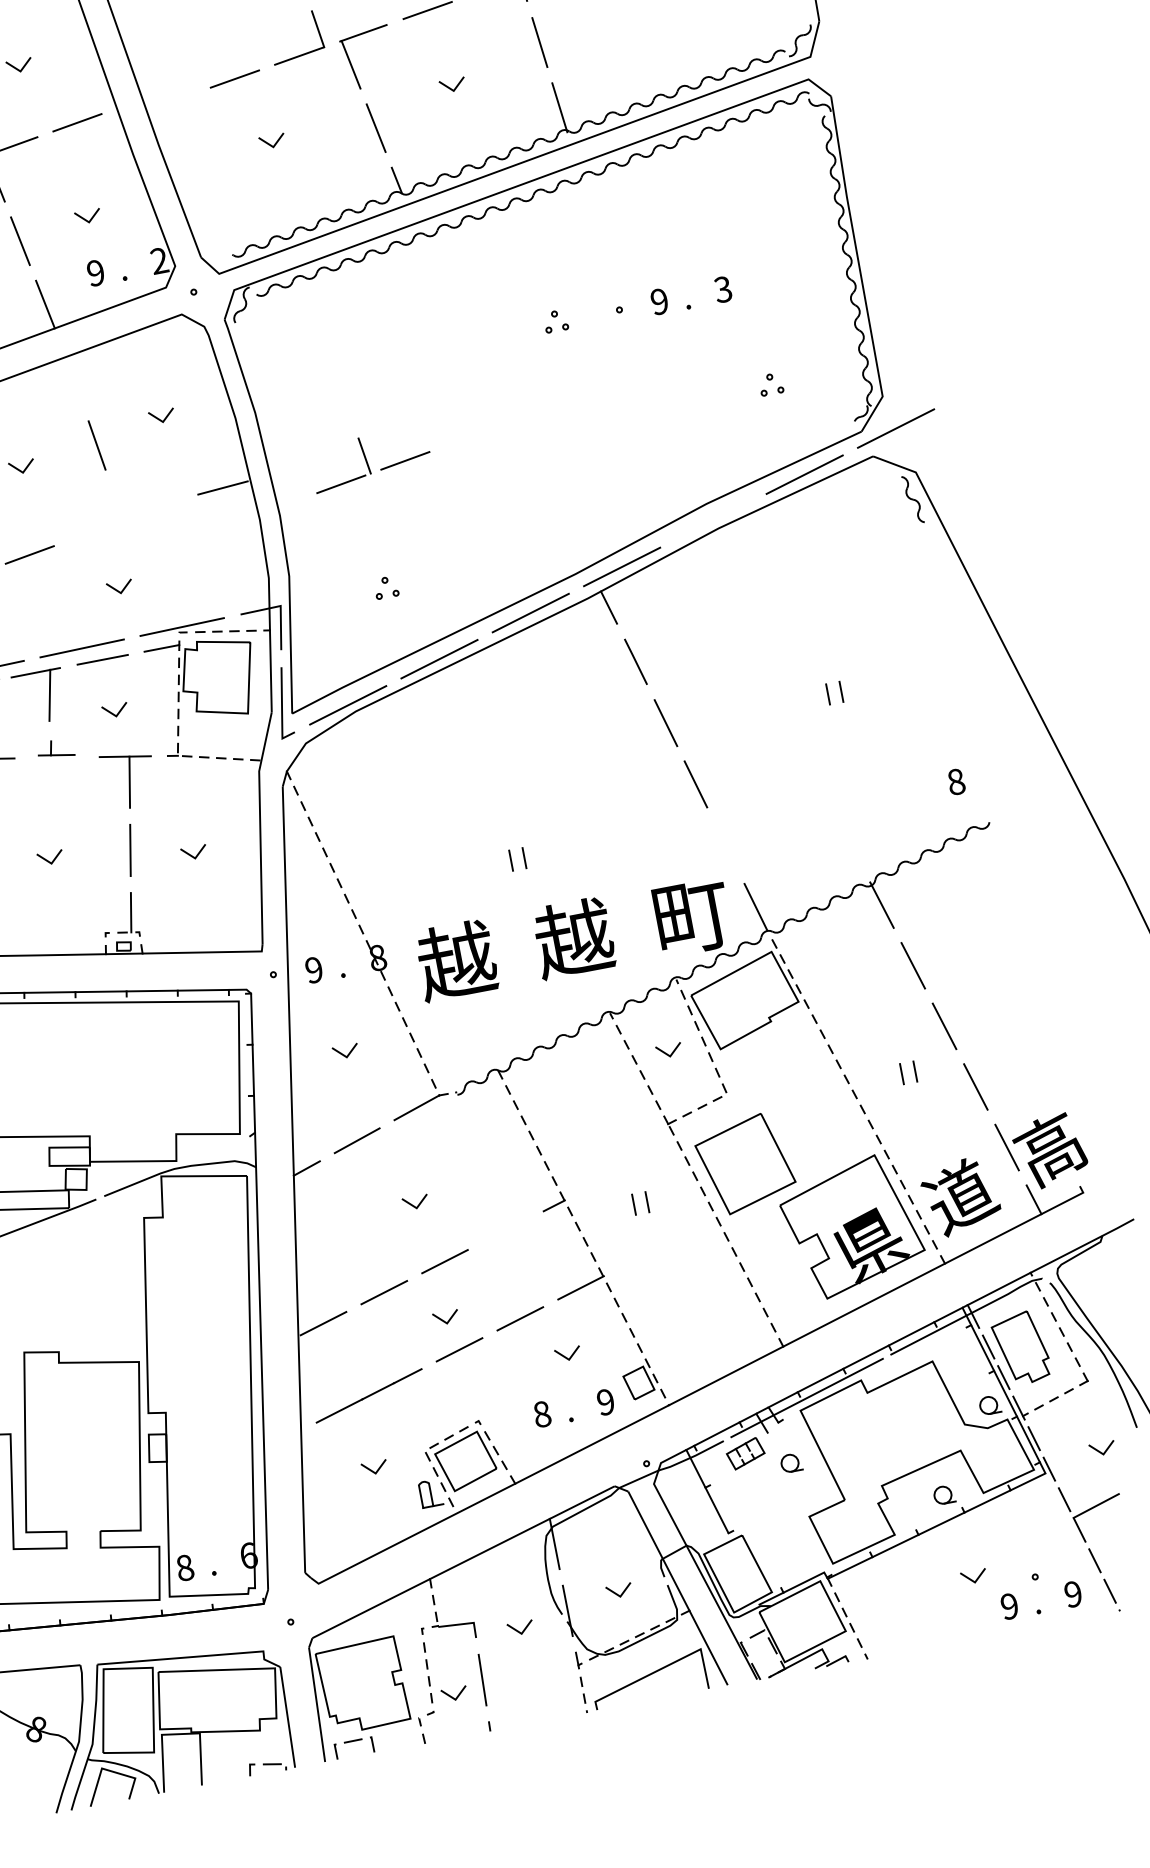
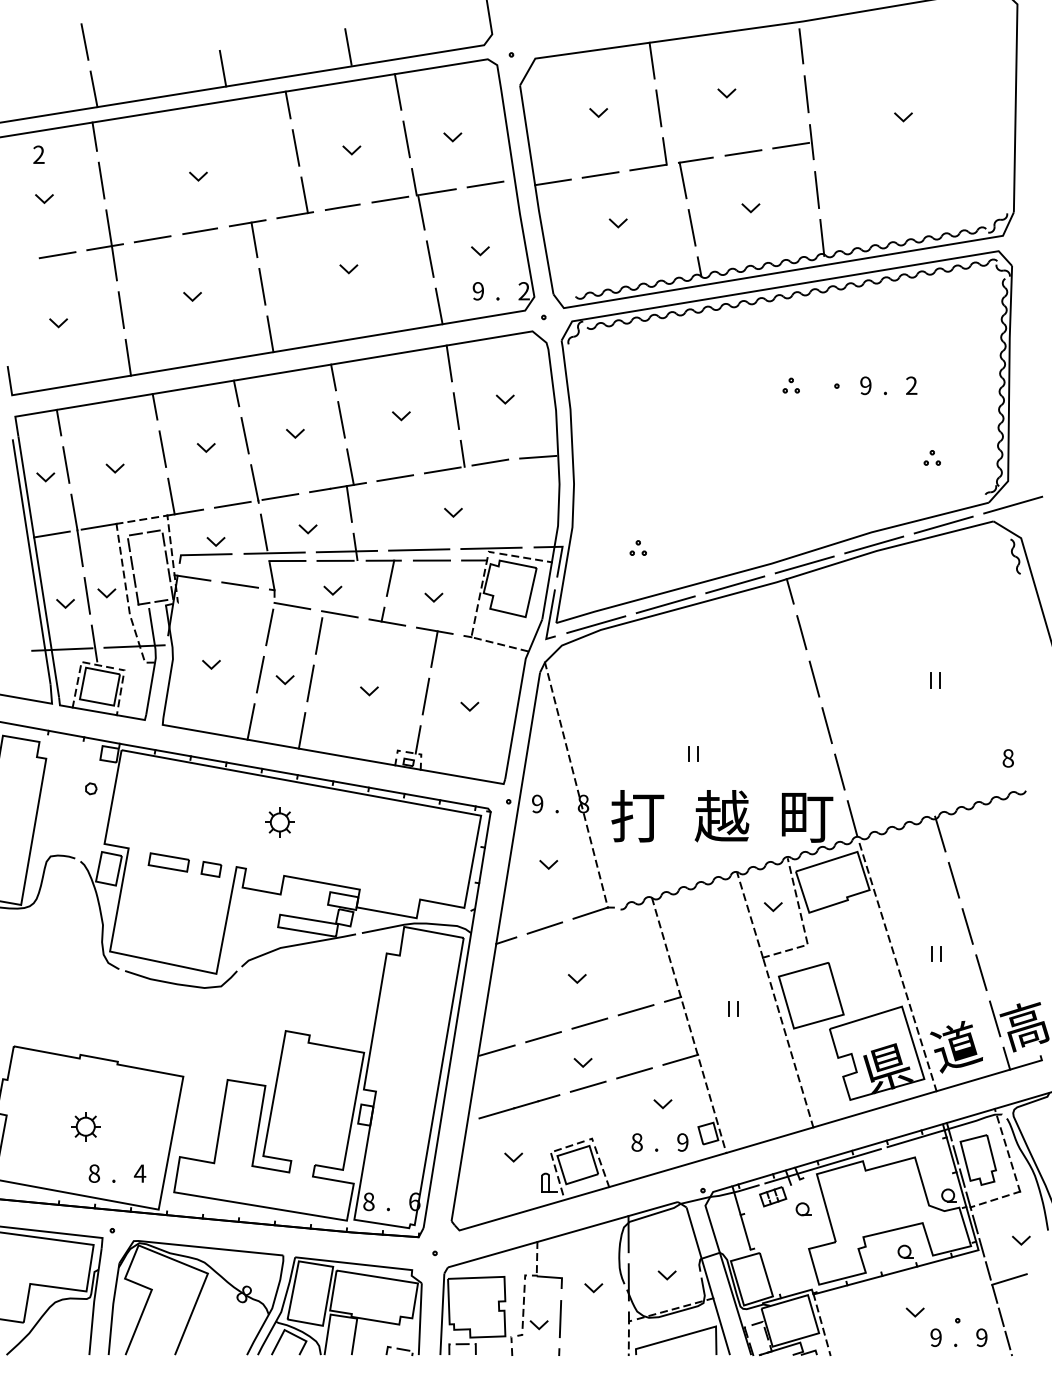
line: (170, 102) -> (552, 182), added
text: (723, 290) -> (911, 386), 3 -> 2
line: (74, 381) -> (449, 363), added
part: (370, 460) -> (466, 457), moved
line: (713, 520) -> (874, 544), added
part: (55, 749) -> (387, 616), size x1.43
line: (725, 844) -> (839, 771), added
text: (456, 961) -> (637, 816), 越 -> 打
line: (505, 1231) -> (635, 1010), added

